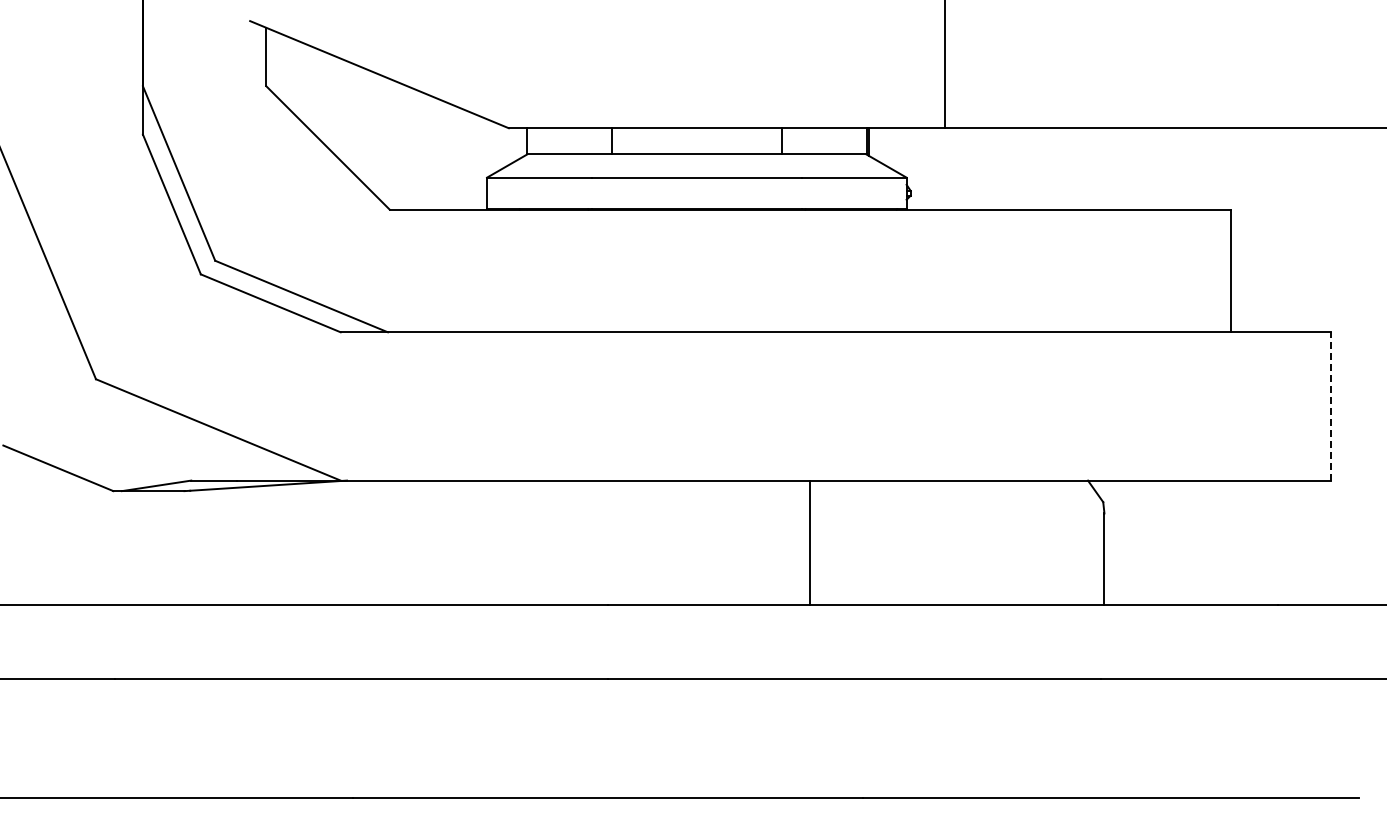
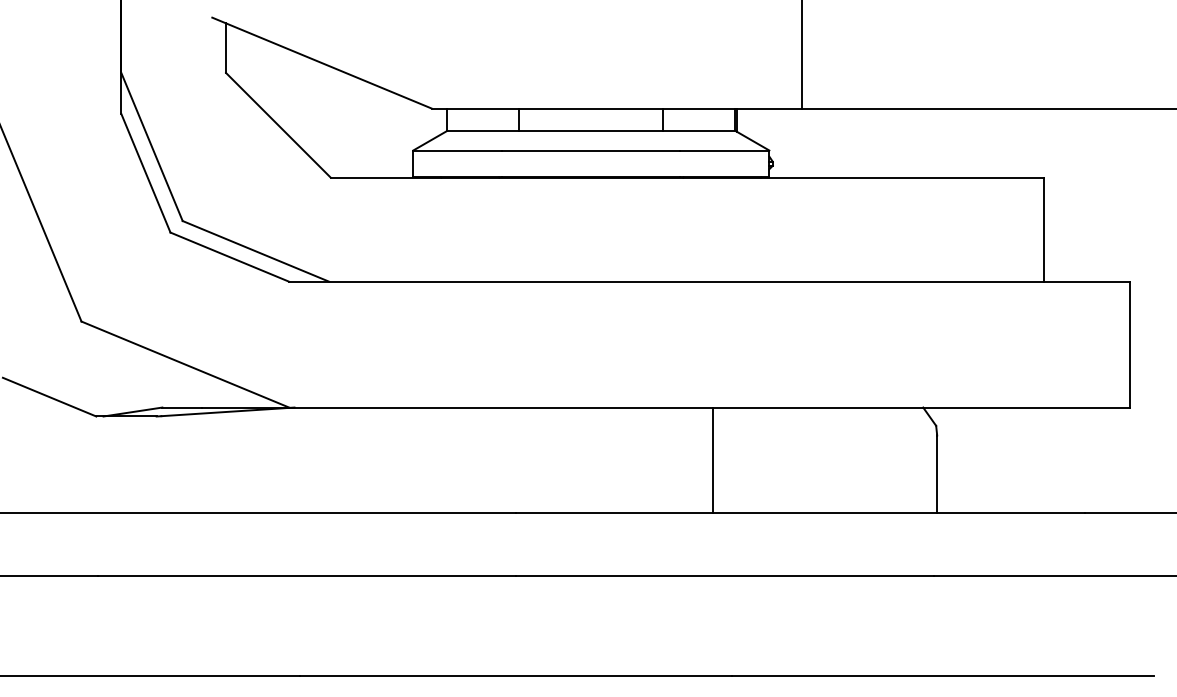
line: (1331, 405) -> (1129, 343), dashed -> solid
line: (809, 542) -> (712, 460), moved

